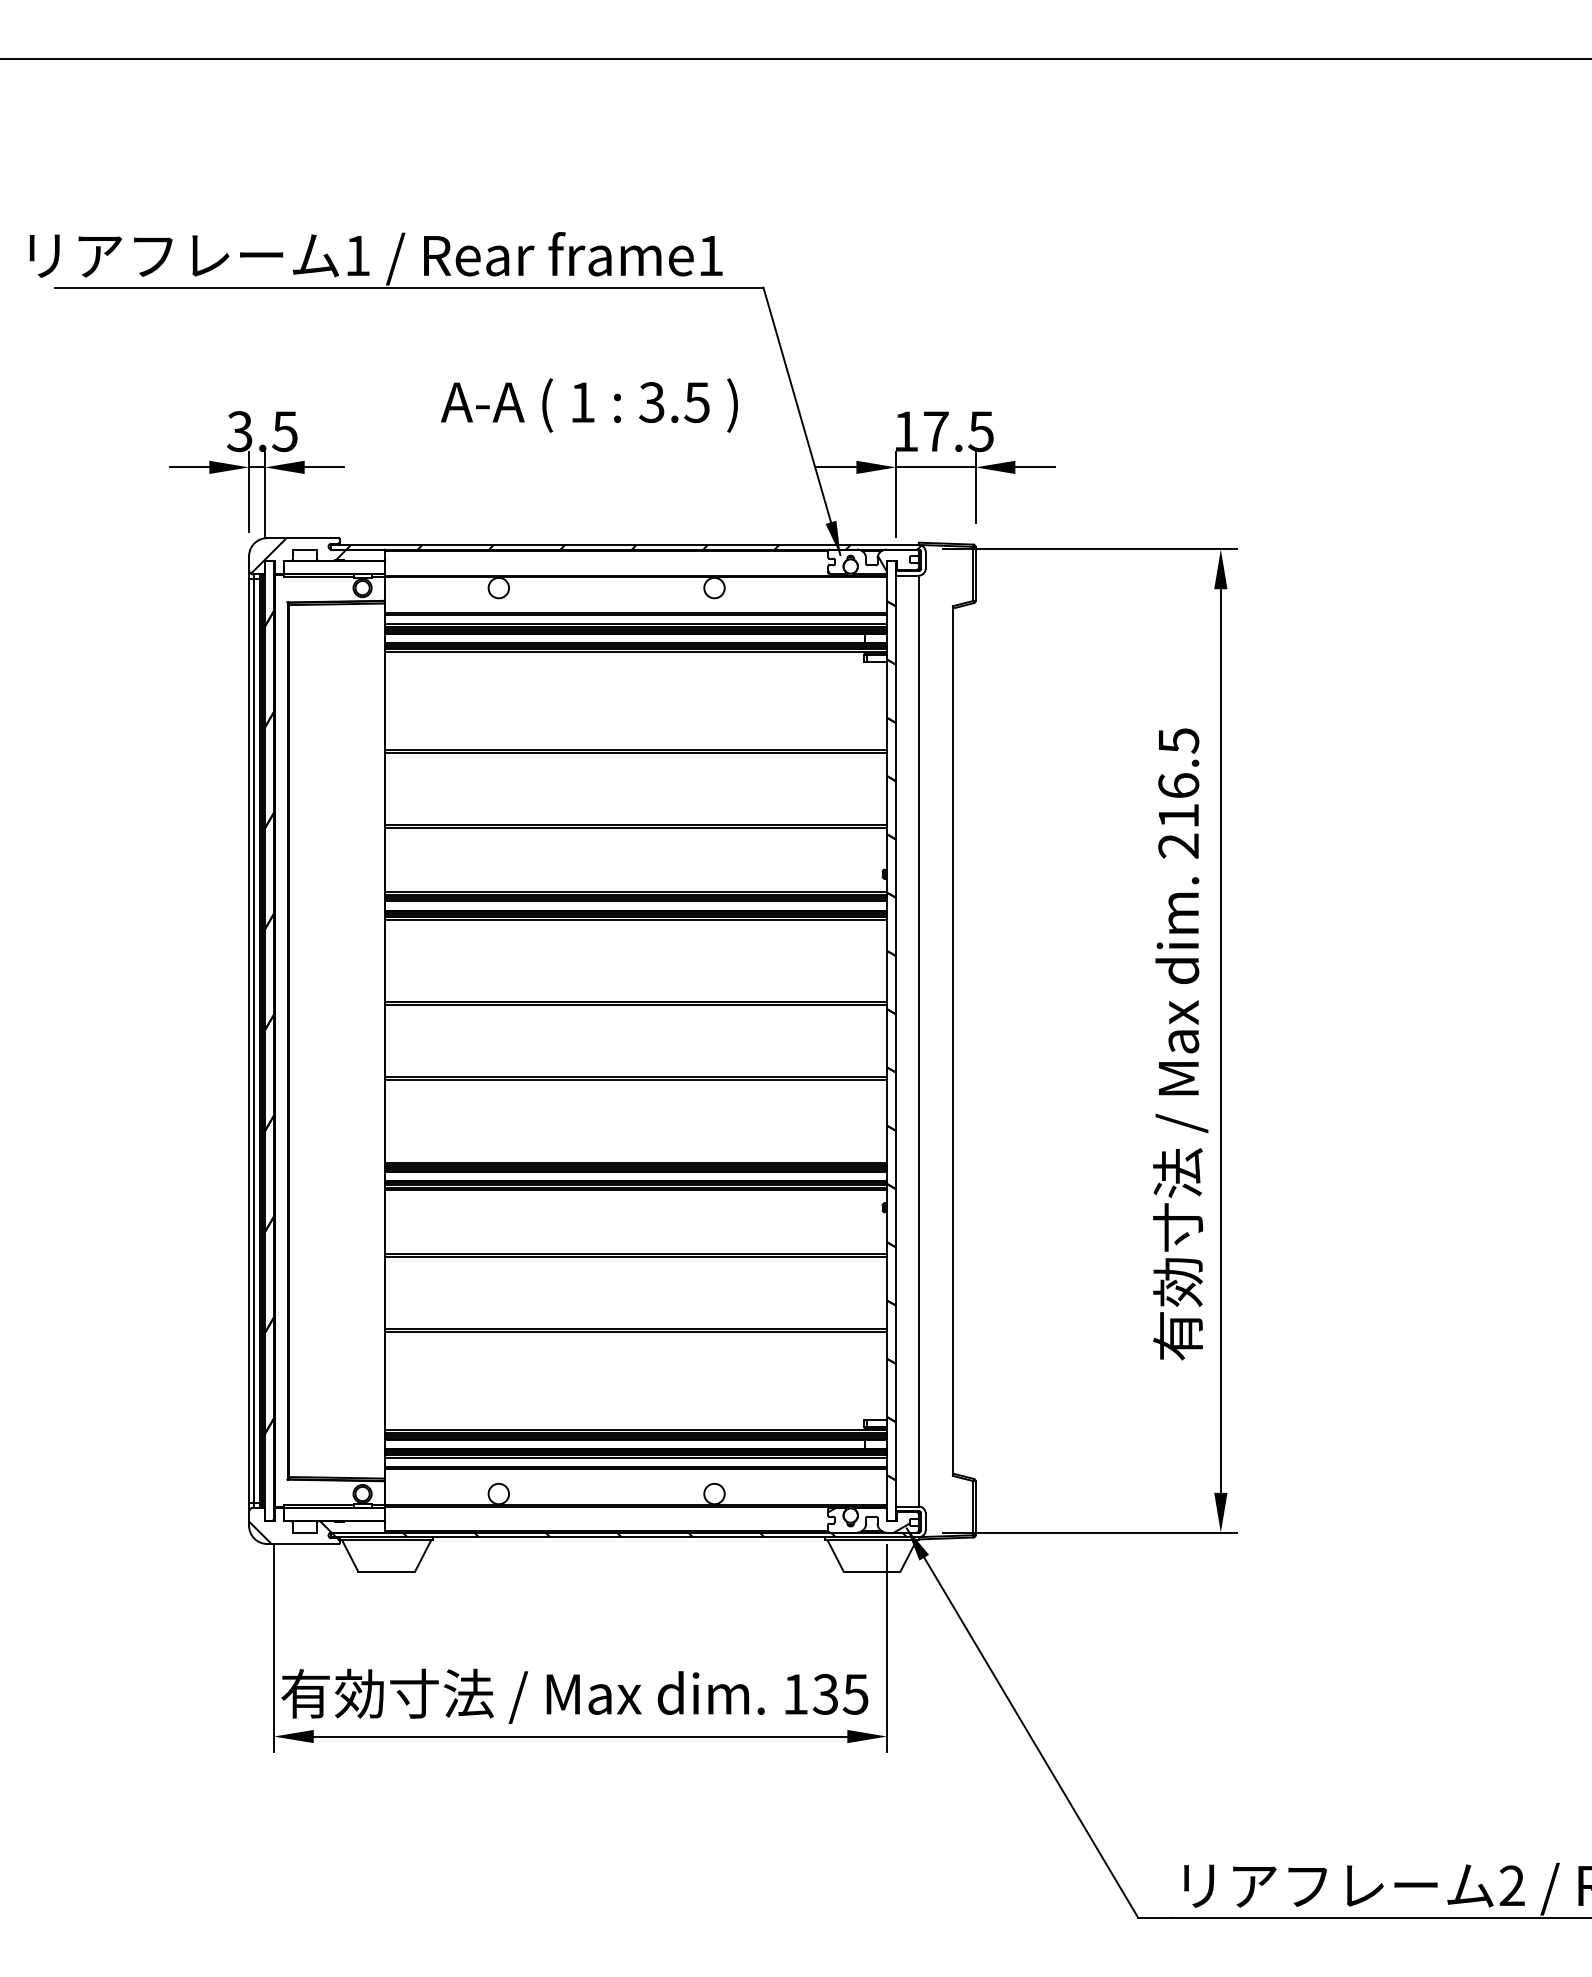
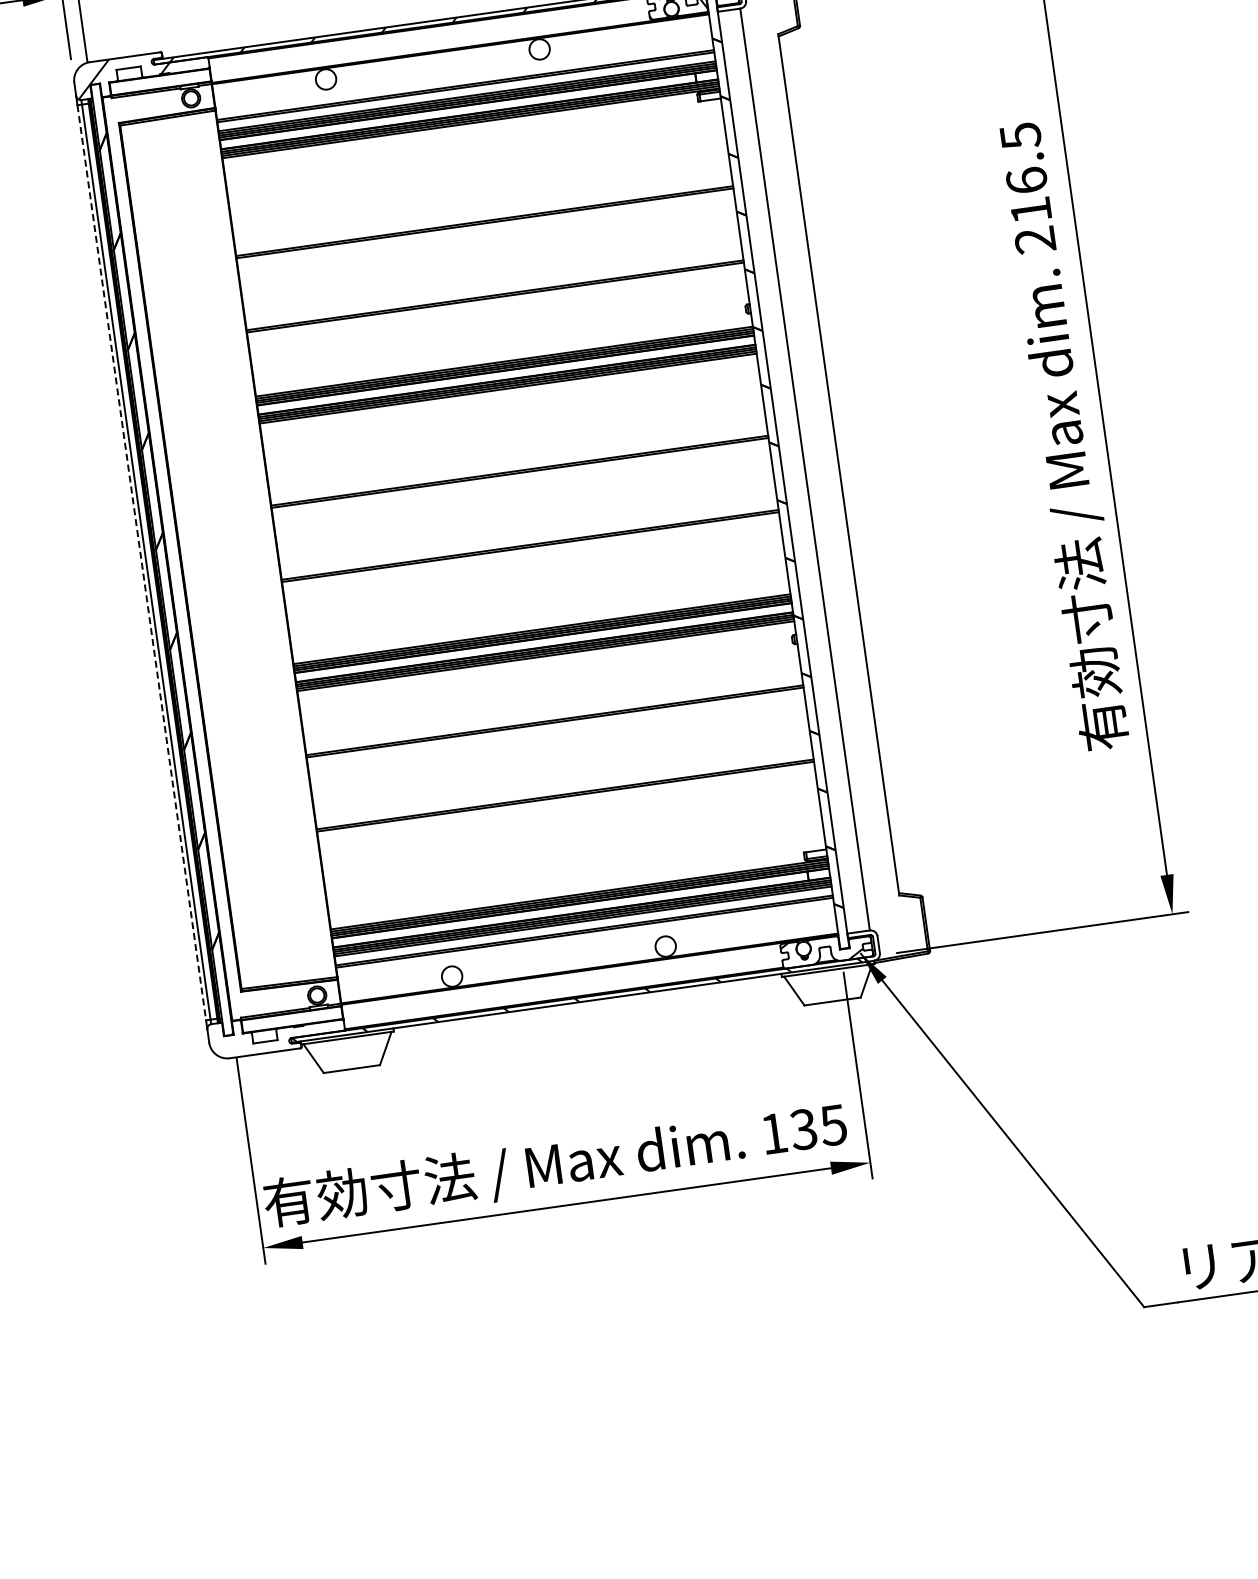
line: (249, 1041) -> (142, 563), solid -> dashed
hatch: (294, 1532) -> (255, 1043), removed

